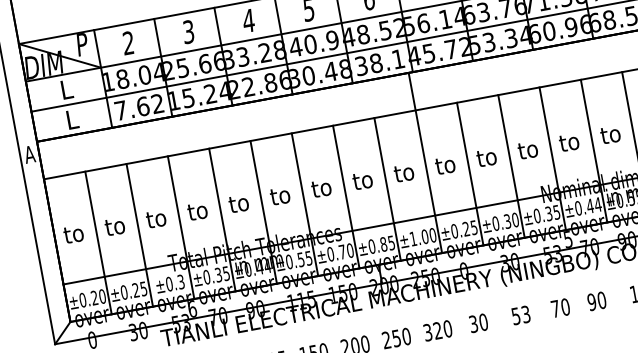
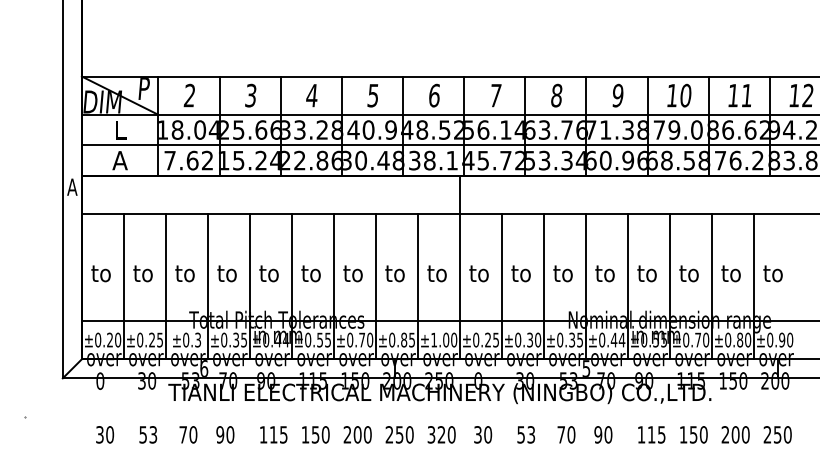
text: (71, 119) -> (119, 160), L -> A

